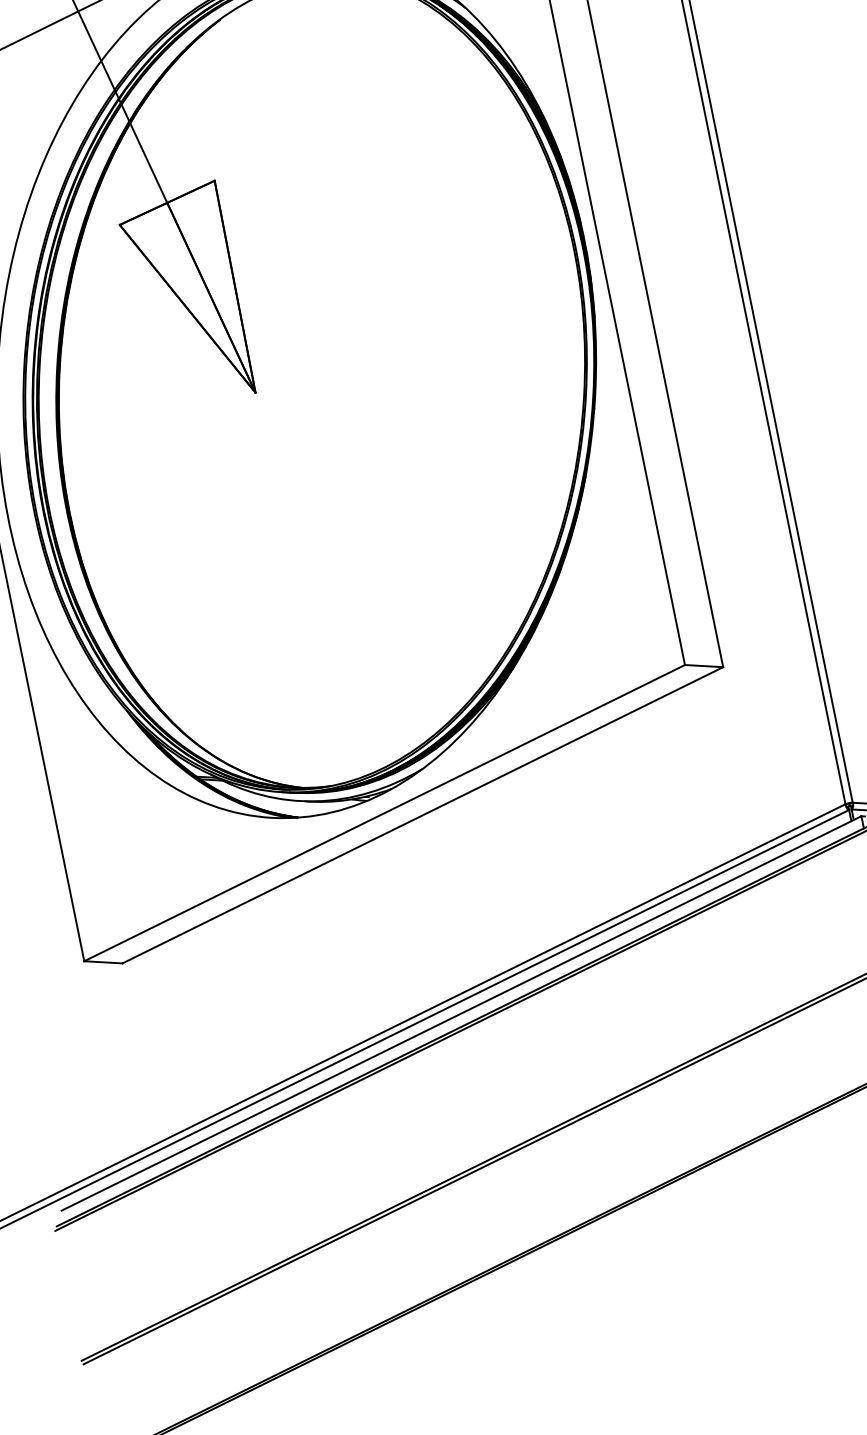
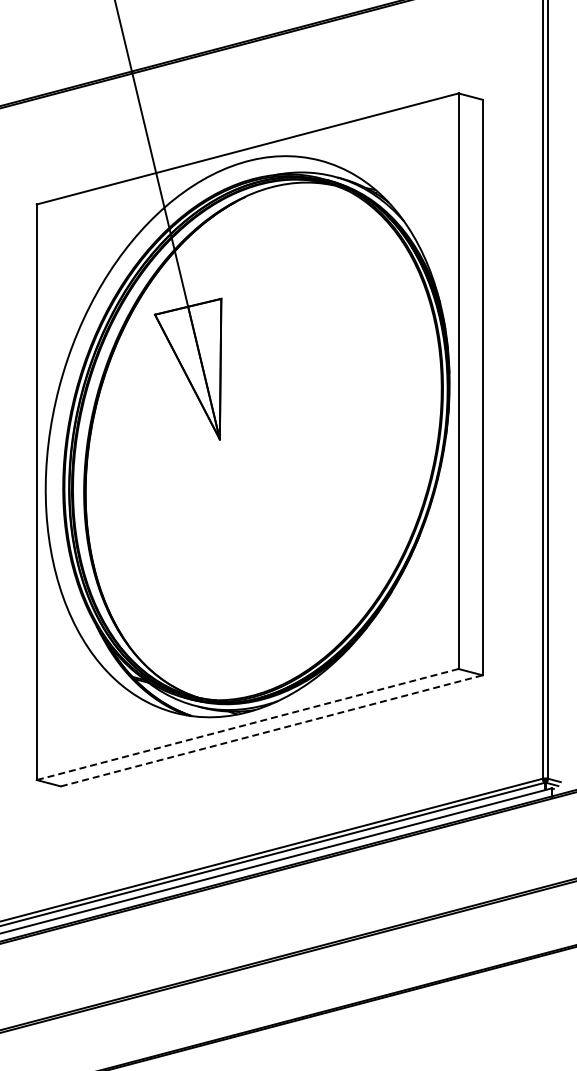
line: (384, 813) -> (247, 724), solid -> dashed
line: (423, 814) -> (272, 730), solid -> dashed

